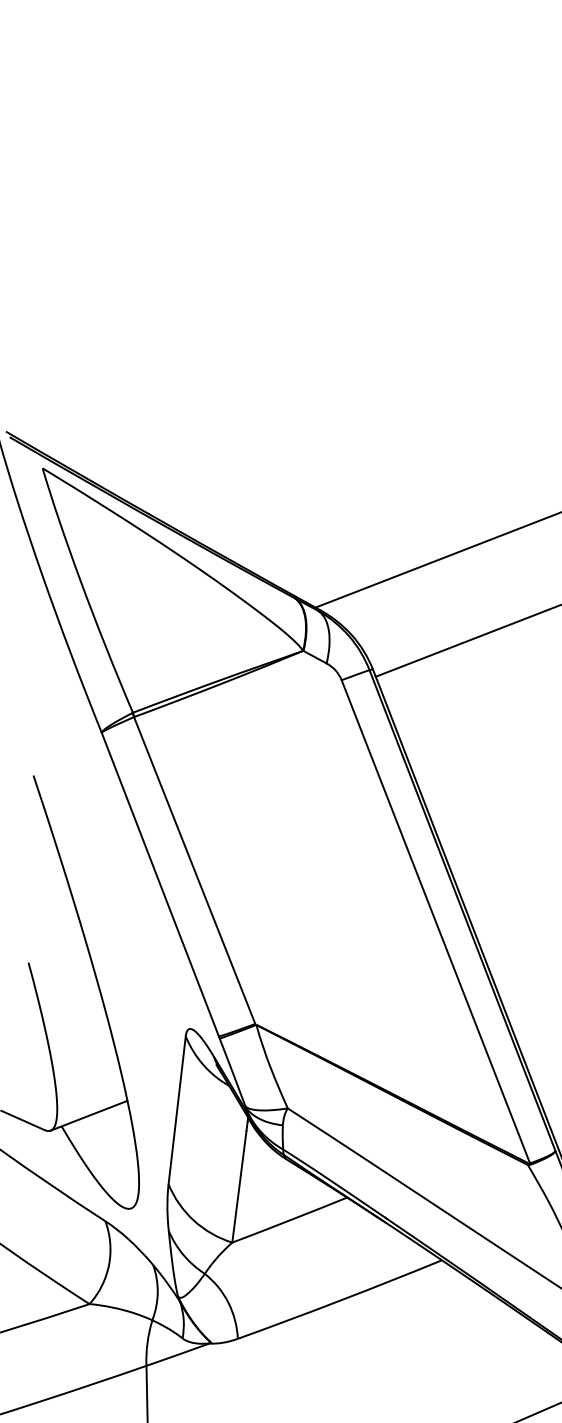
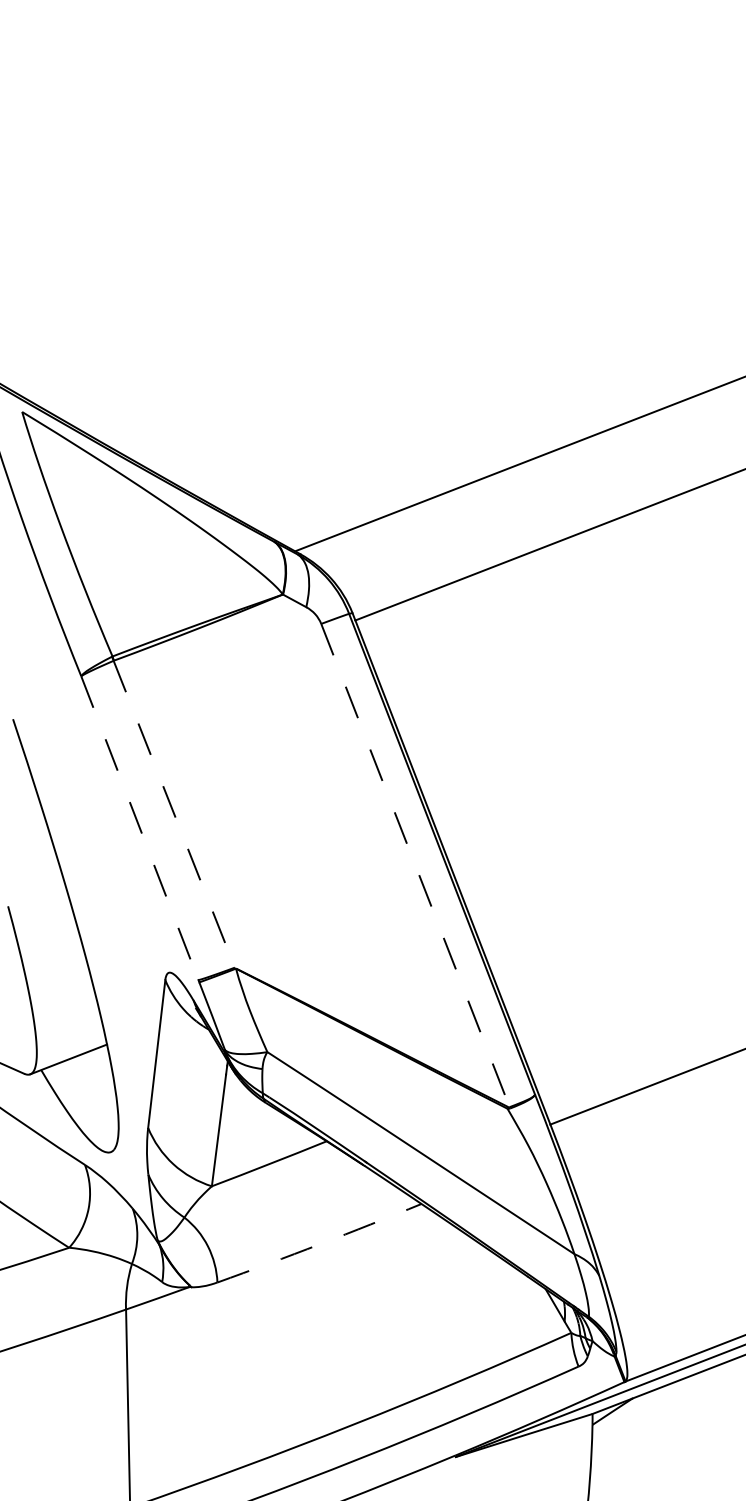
line: (194, 870) -> (174, 814), solid -> dashed
line: (159, 884) -> (139, 828), solid -> dashed
line: (435, 922) -> (415, 866), solid -> dashed
arc: (339, 1300) -> (319, 1244), solid -> dashed

